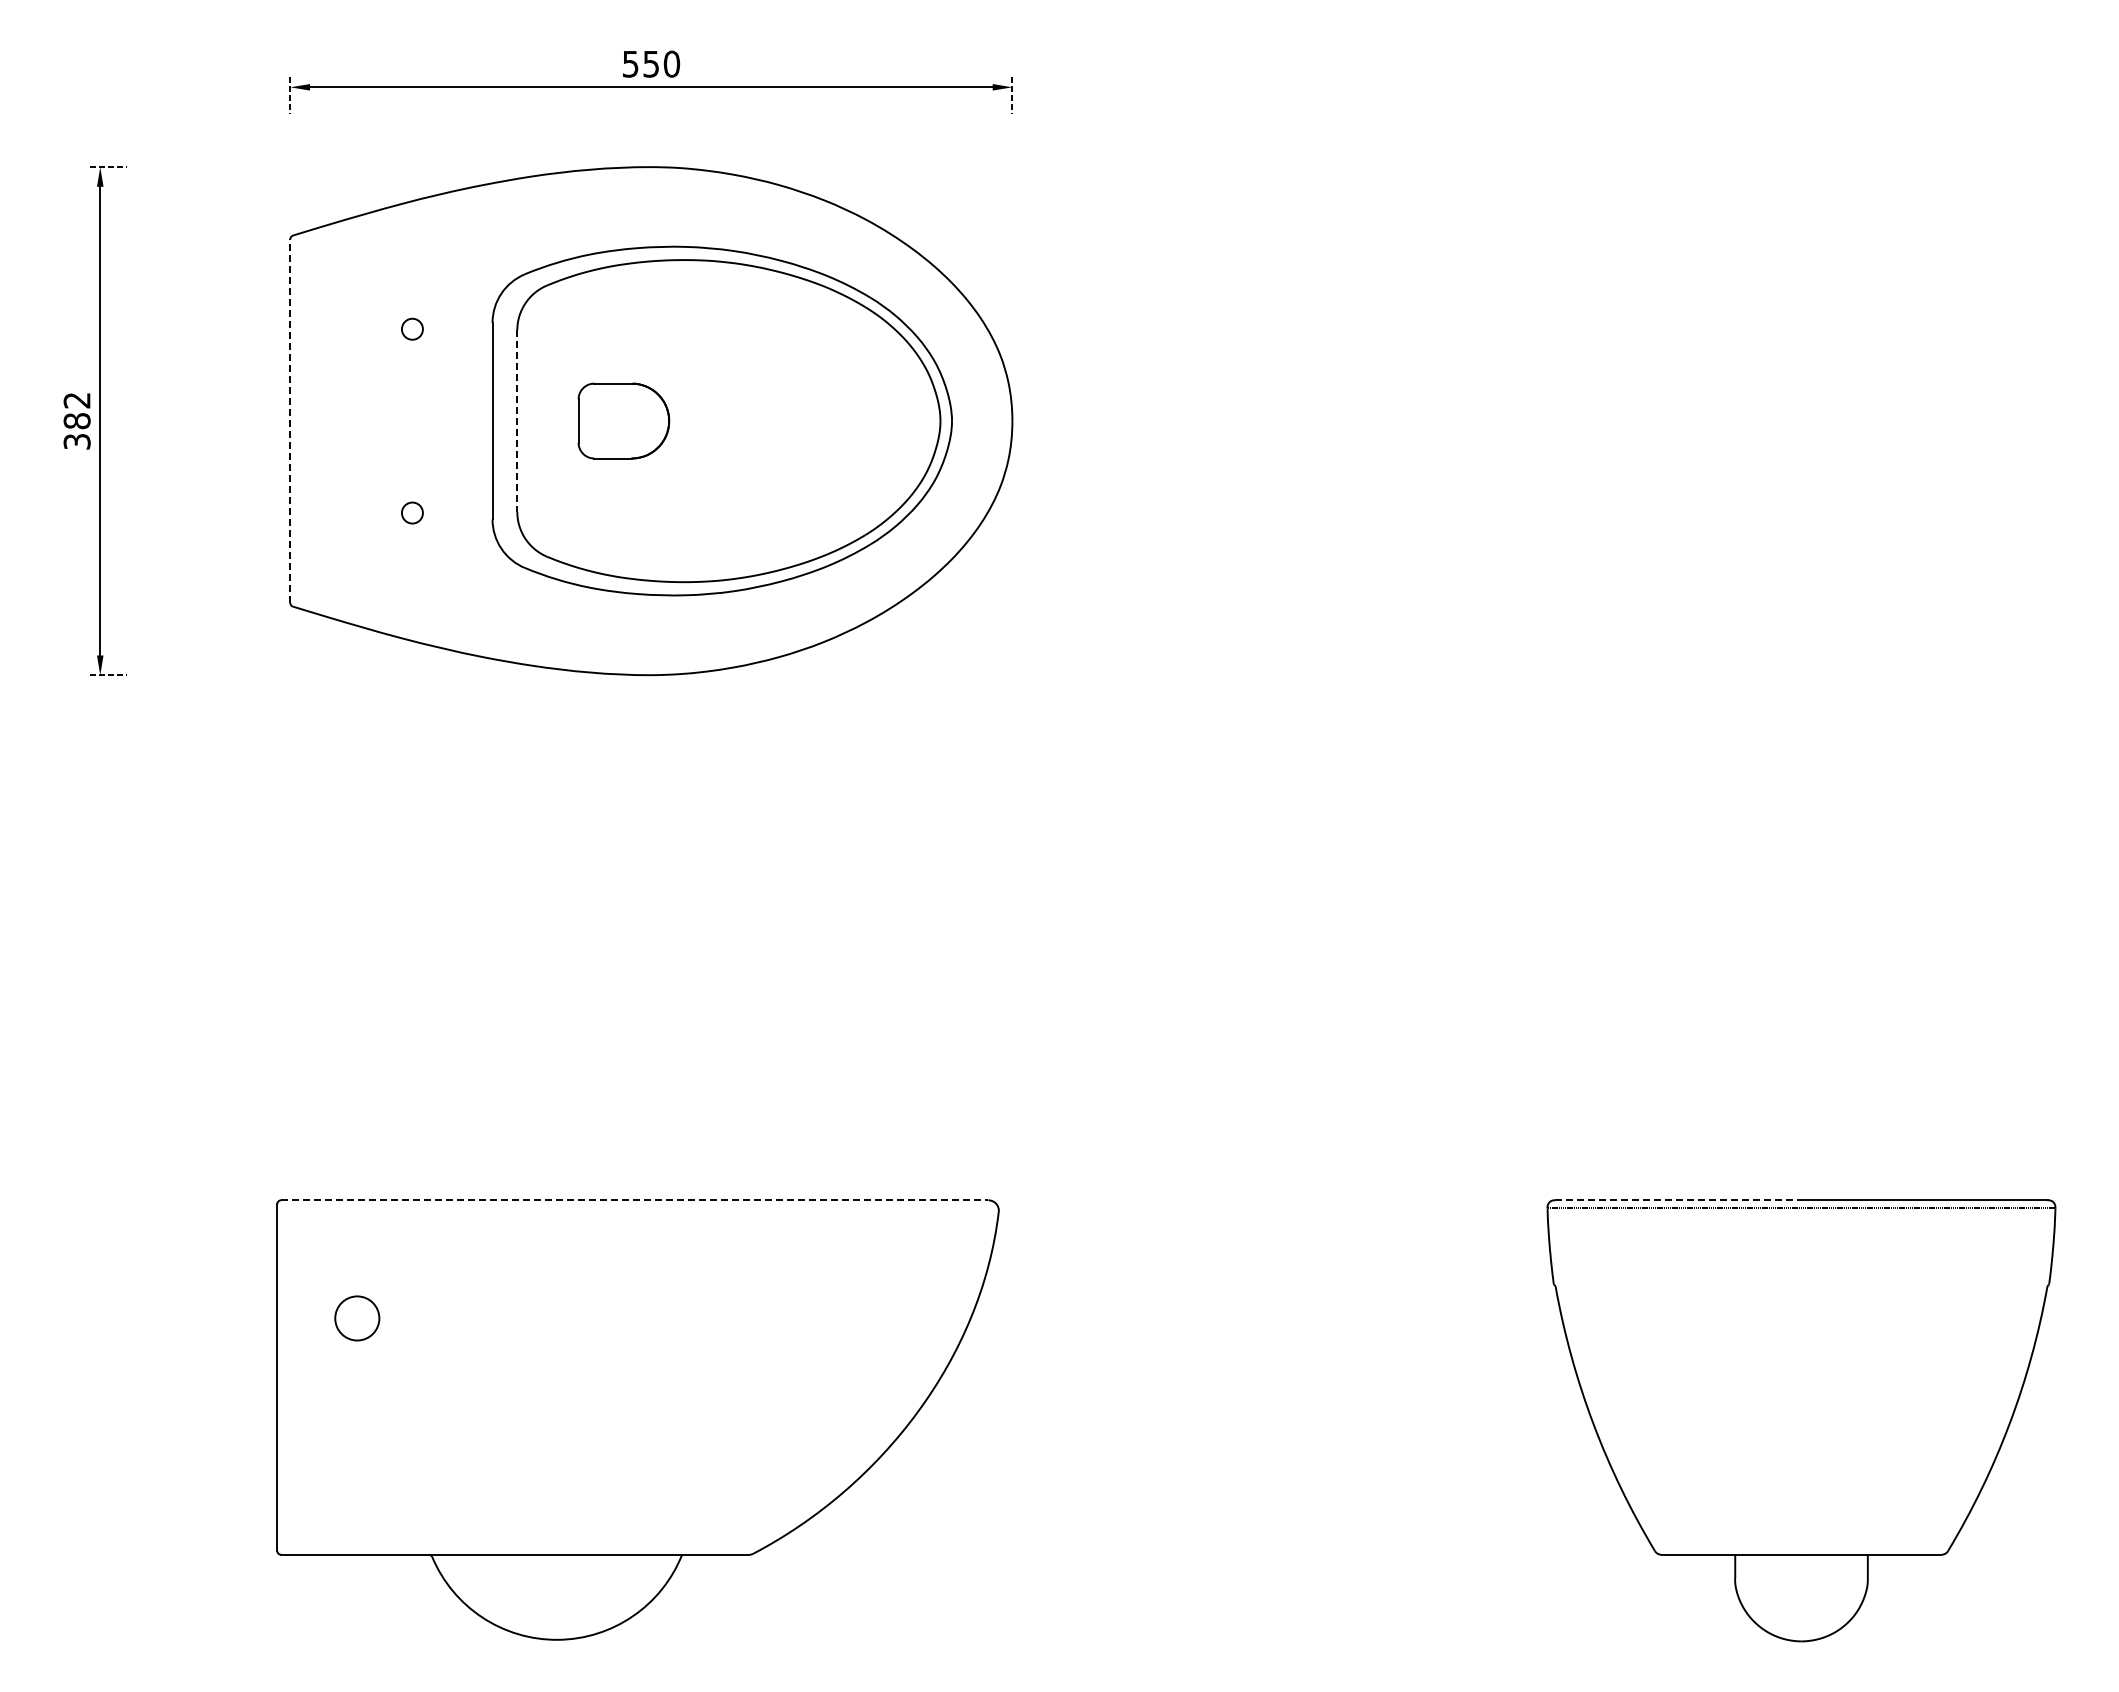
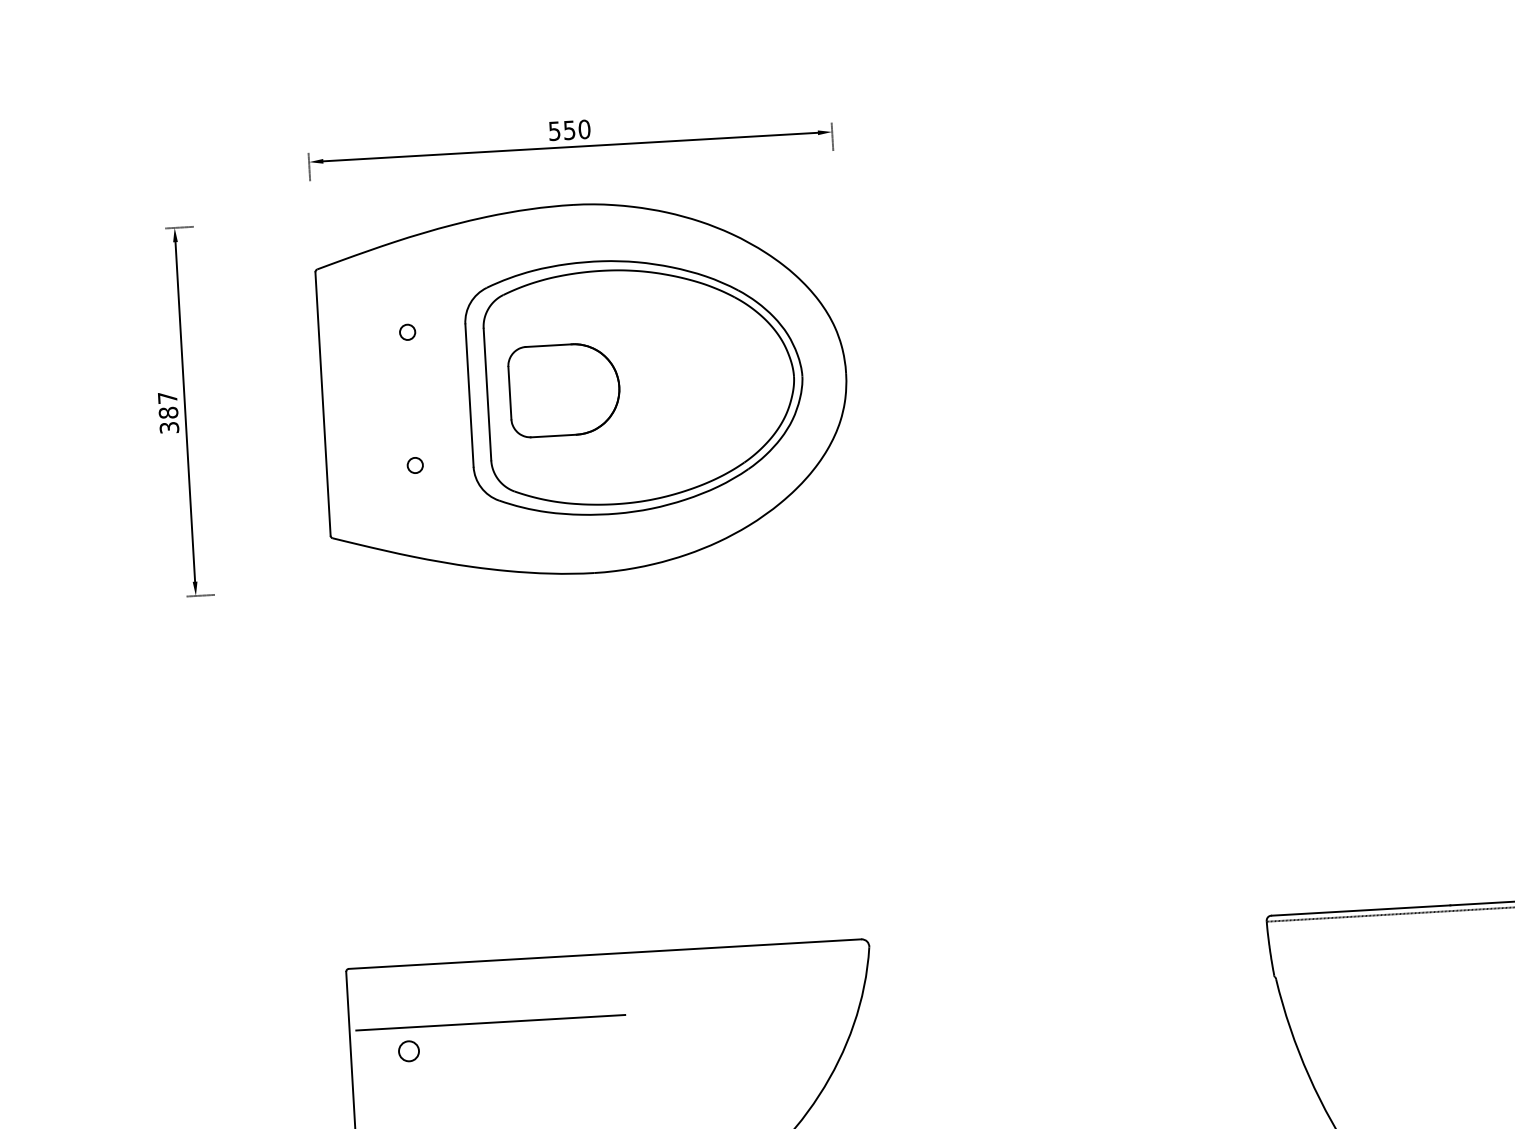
text: (76, 400) -> (167, 397), 382 -> 387
part: (623, 420) -> (564, 389), size x1.67
line: (290, 421) -> (323, 404), dashed -> solid
line: (517, 421) -> (487, 394), dashed -> solid
line: (634, 1200) -> (604, 954), dashed -> solid
line: (1678, 1200) -> (1361, 910), dashed -> solid
line: (471, 1285) -> (490, 1022), added
circle: (357, 1318) -> (409, 1051), size x0.62

